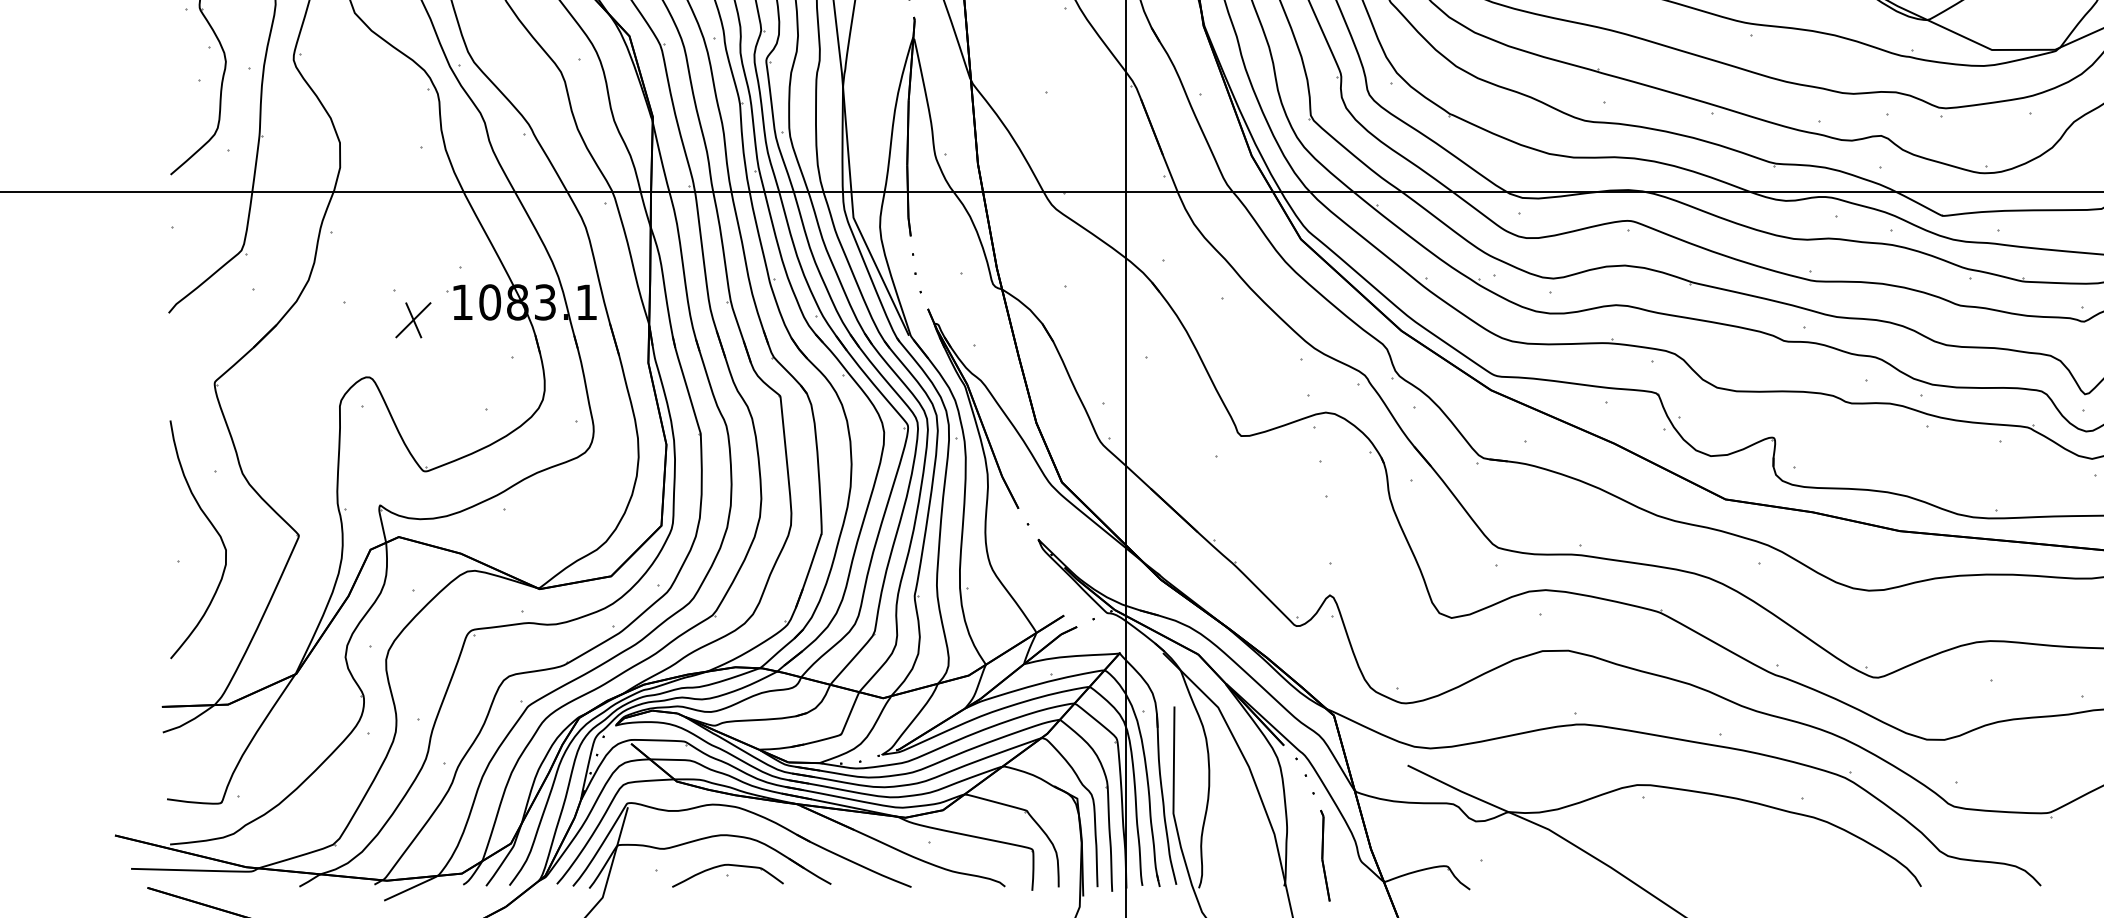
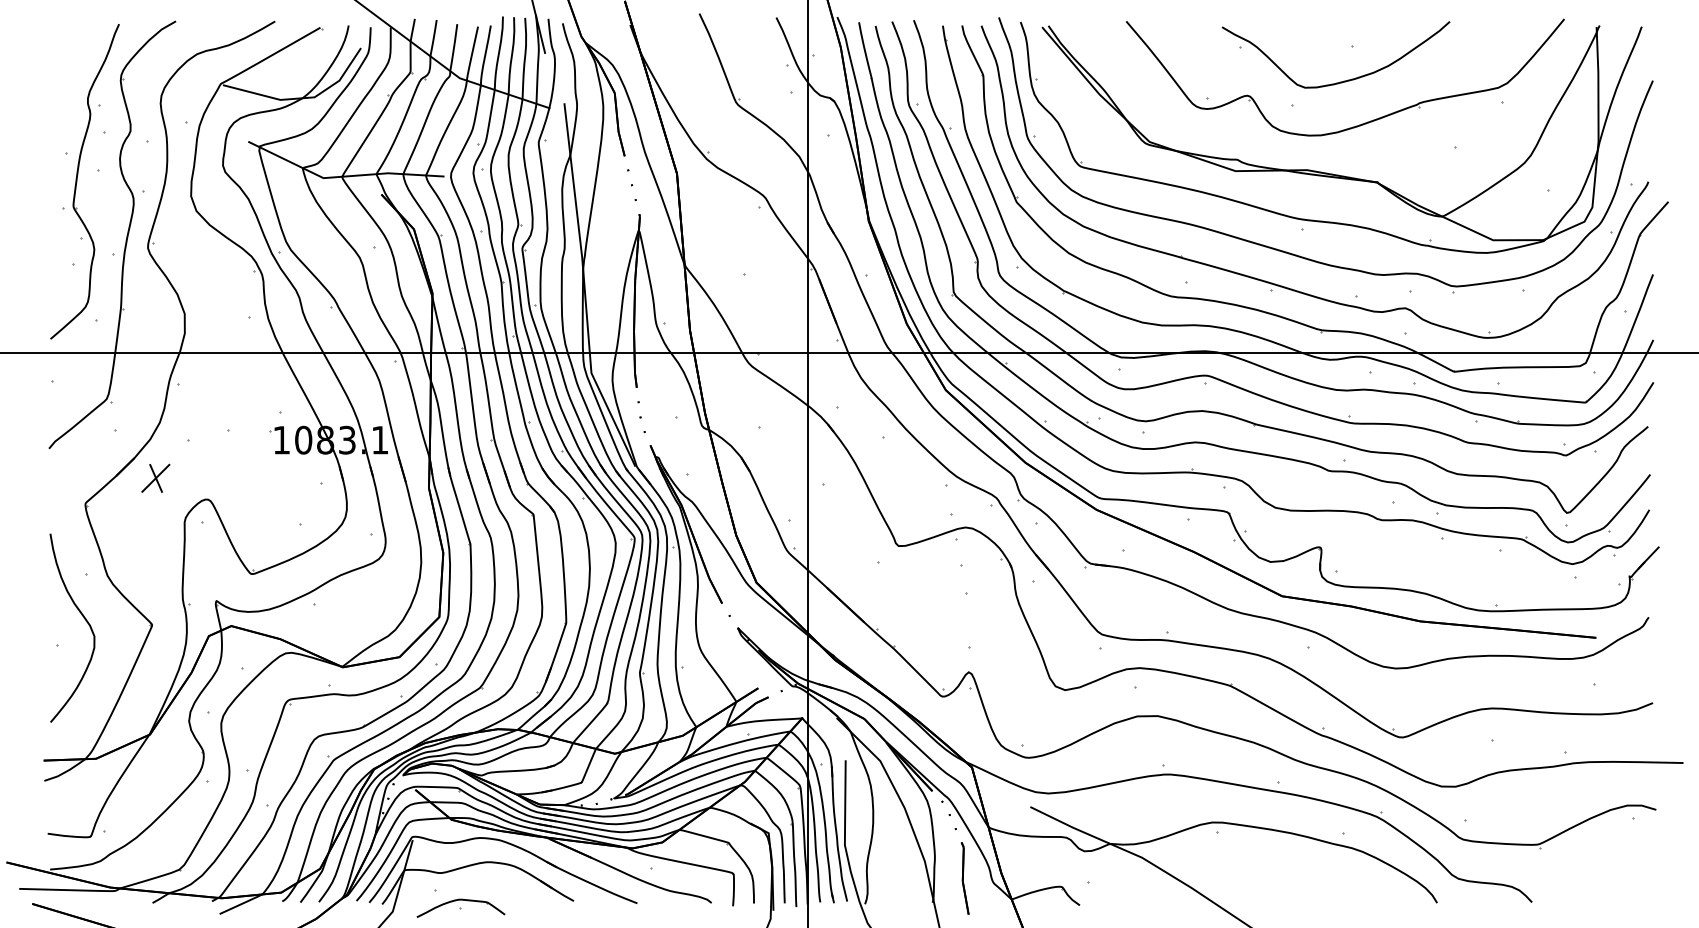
part: (412, 319) -> (155, 477), moved
part: (727, 874) -> (460, 907), moved

